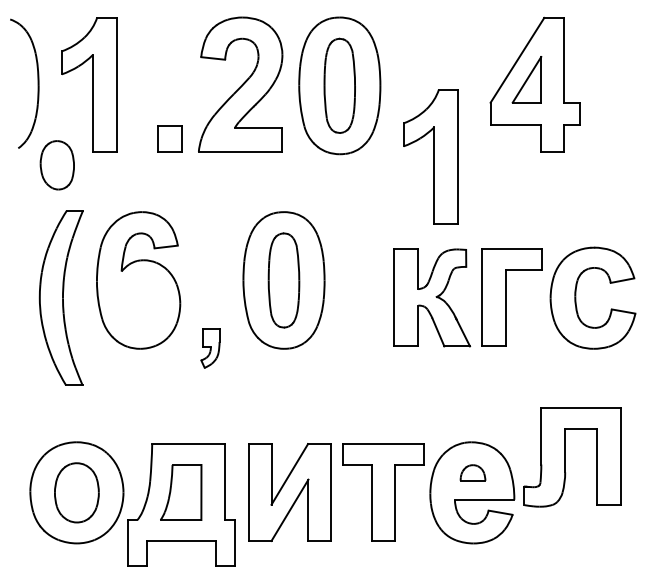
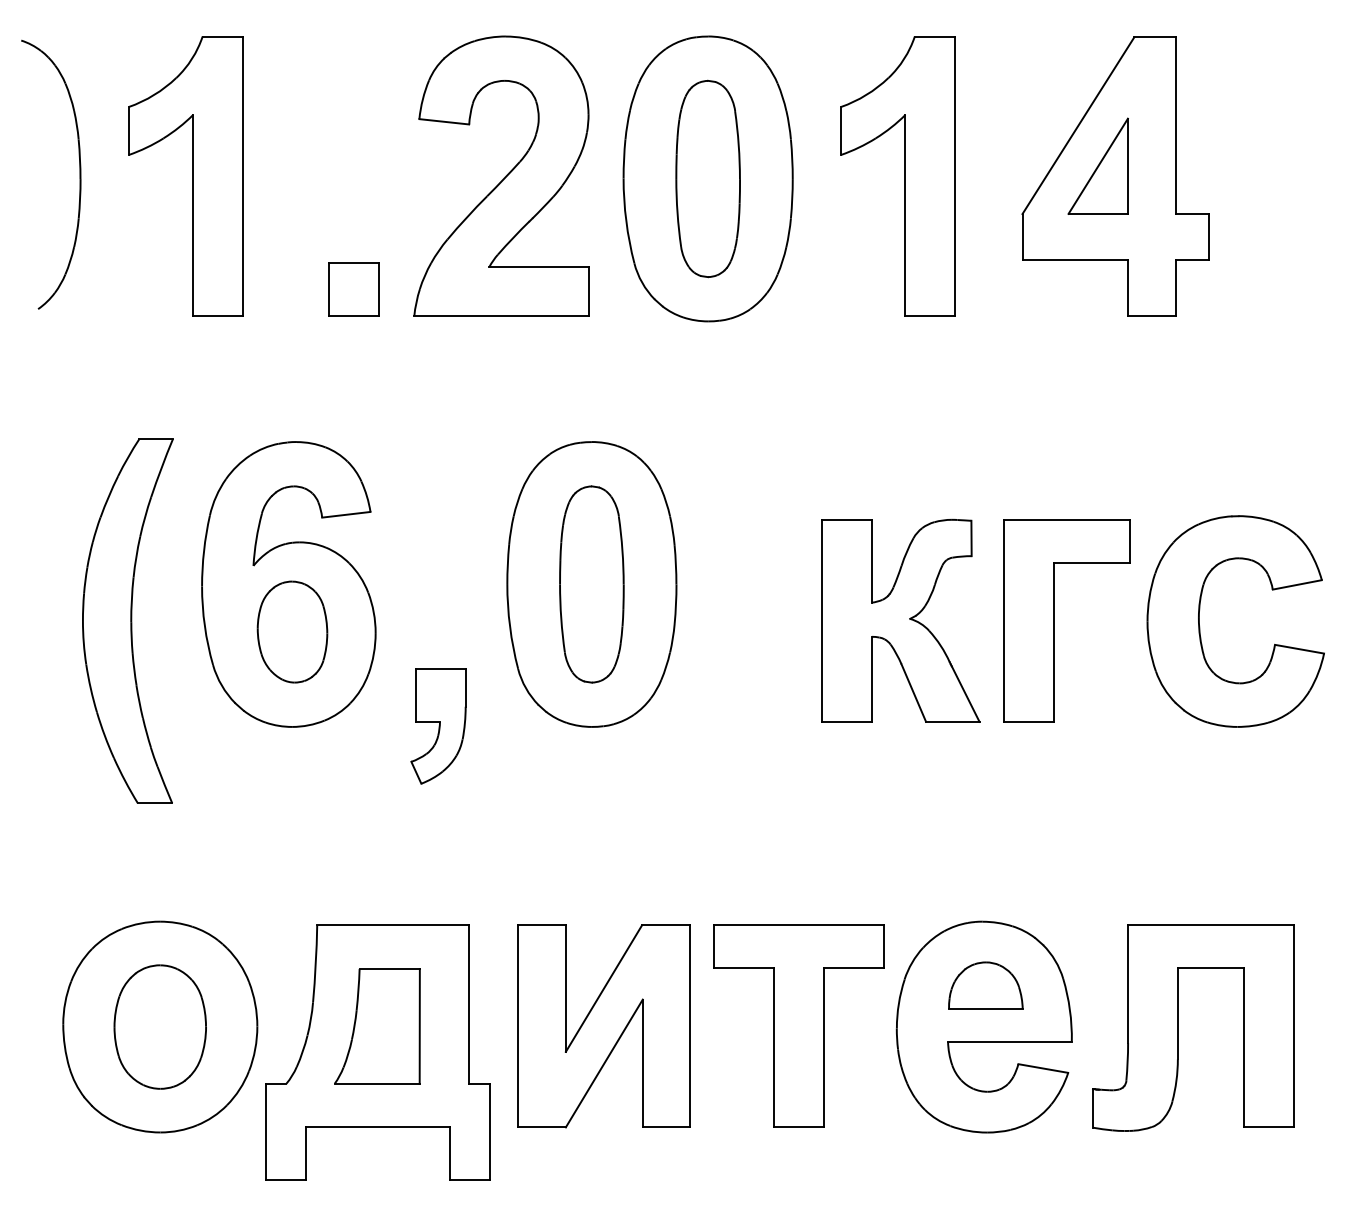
part: (430, 156) -> (897, 176), moved
part: (56, 165) -> (290, 632), moved
part: (210, 348) -> (438, 726), size x1.43
part: (565, 457) -> (1178, 1028), moved
part: (472, 472) -> (984, 984), size x1.43

